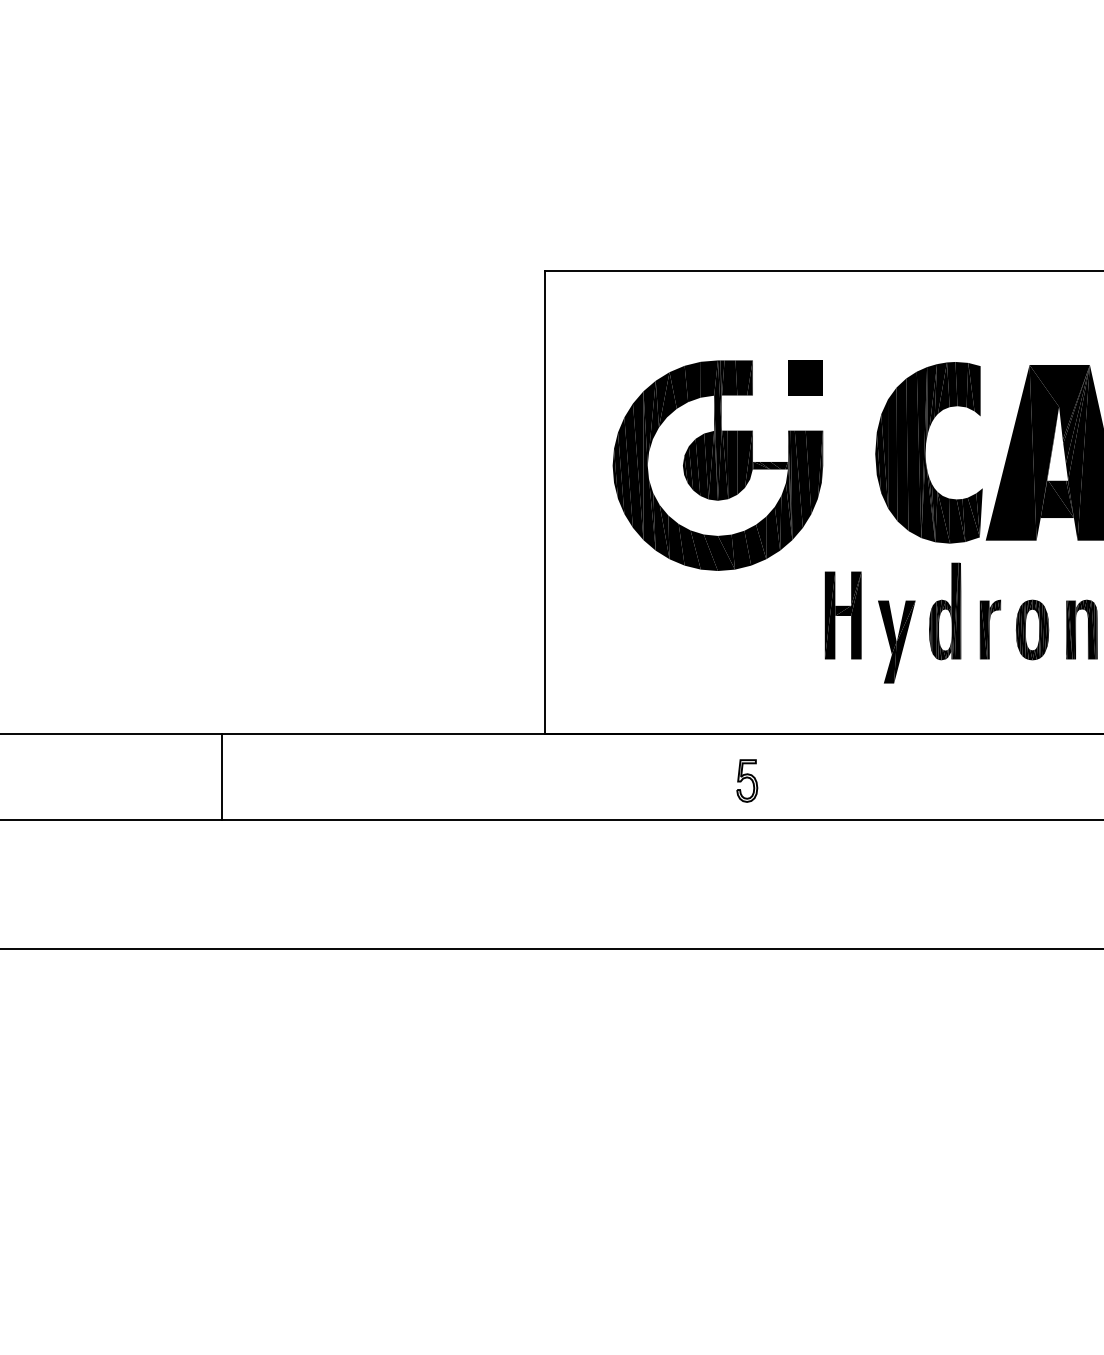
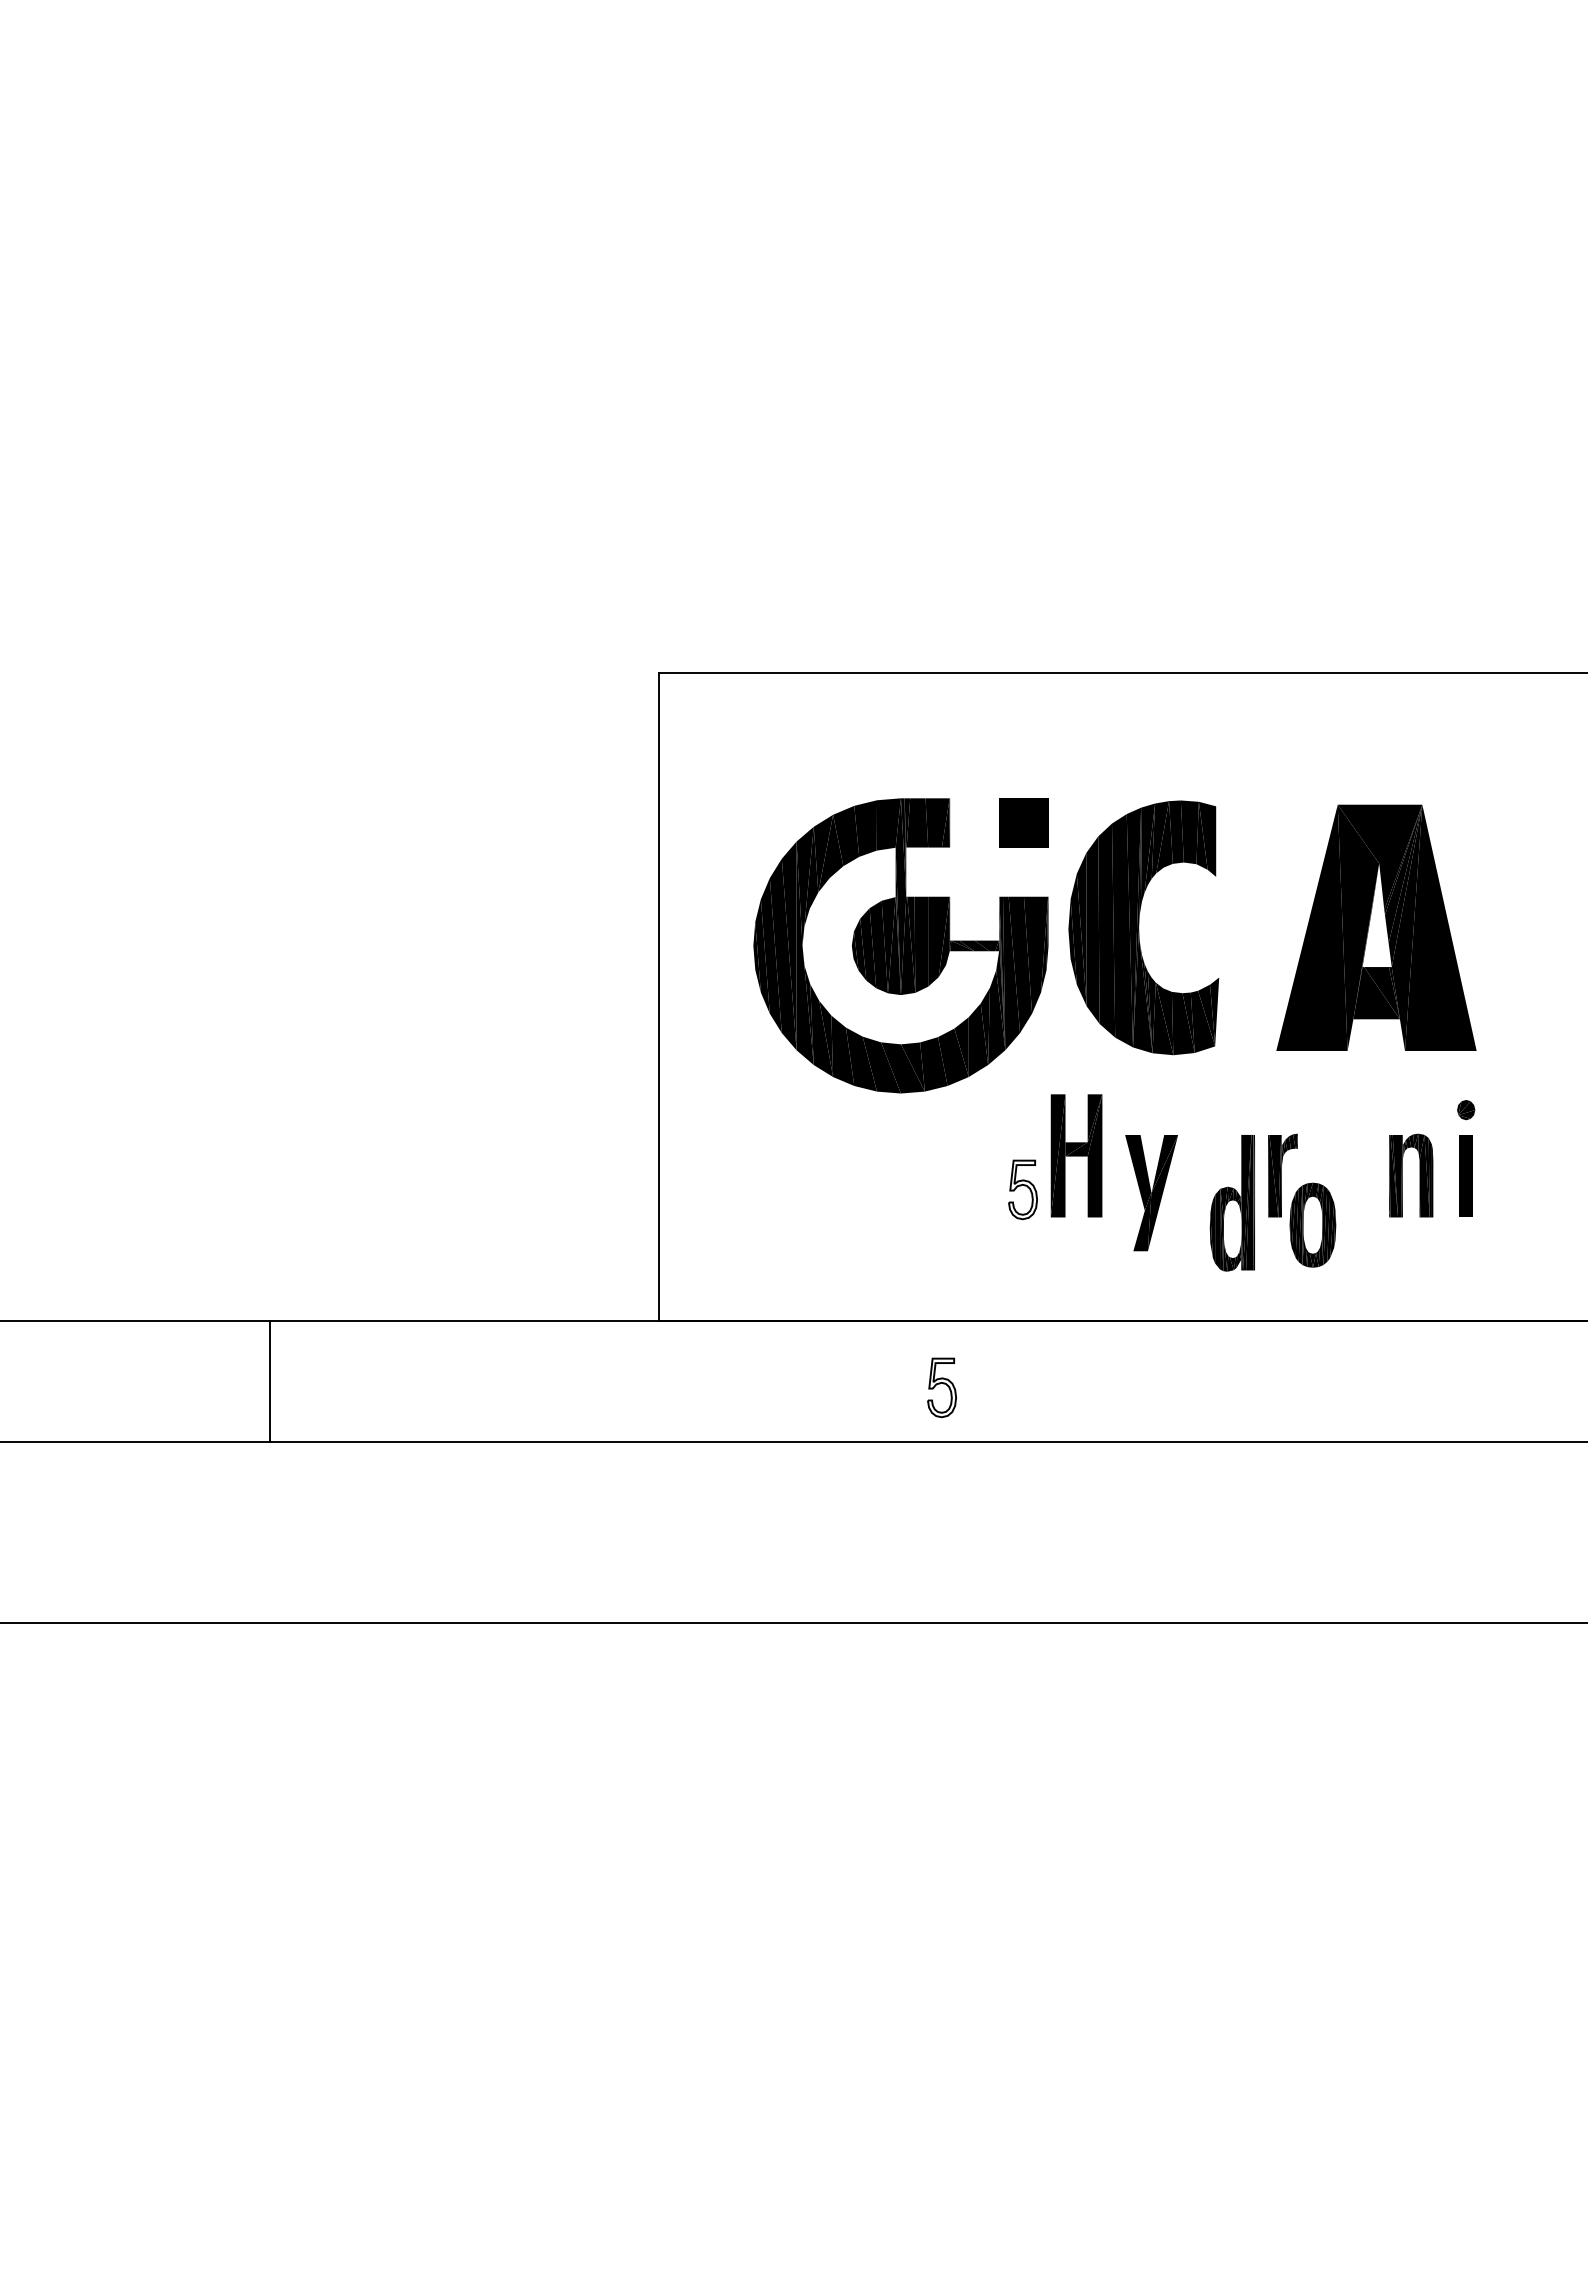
part: (928, 452) -> (1143, 927), moved
part: (944, 611) -> (1231, 1203), moved
part: (1032, 629) -> (1312, 1224), moved
part: (804, 639) -> (1022, 1189), added
line: (222, 776) -> (270, 1381), moved

